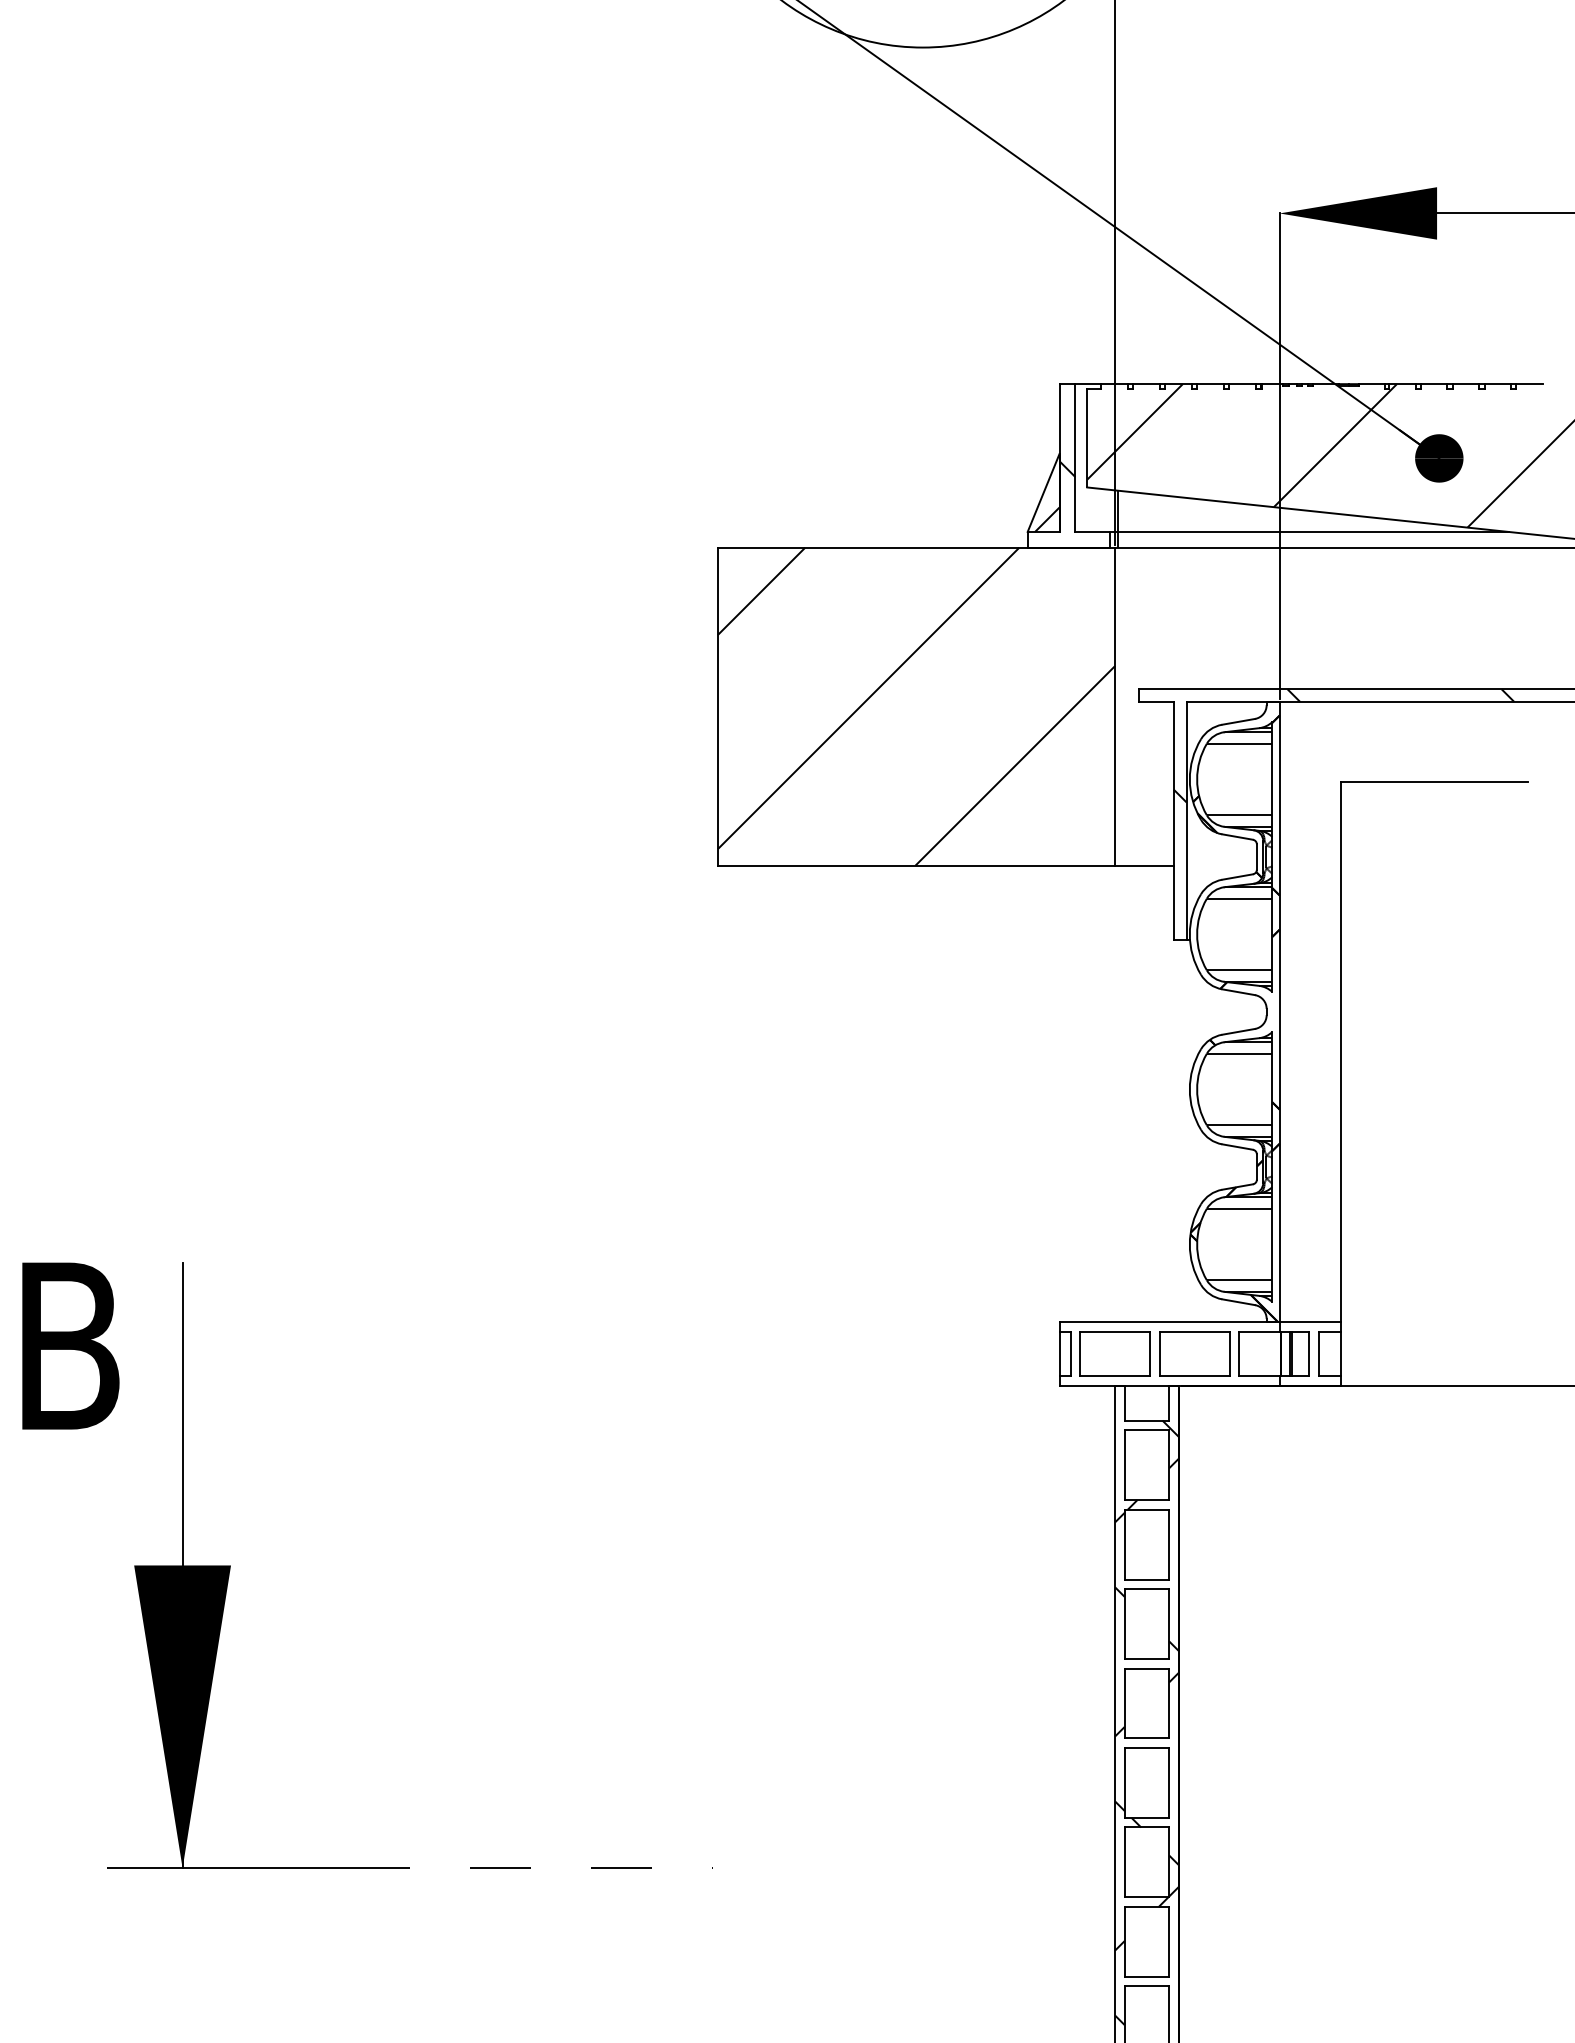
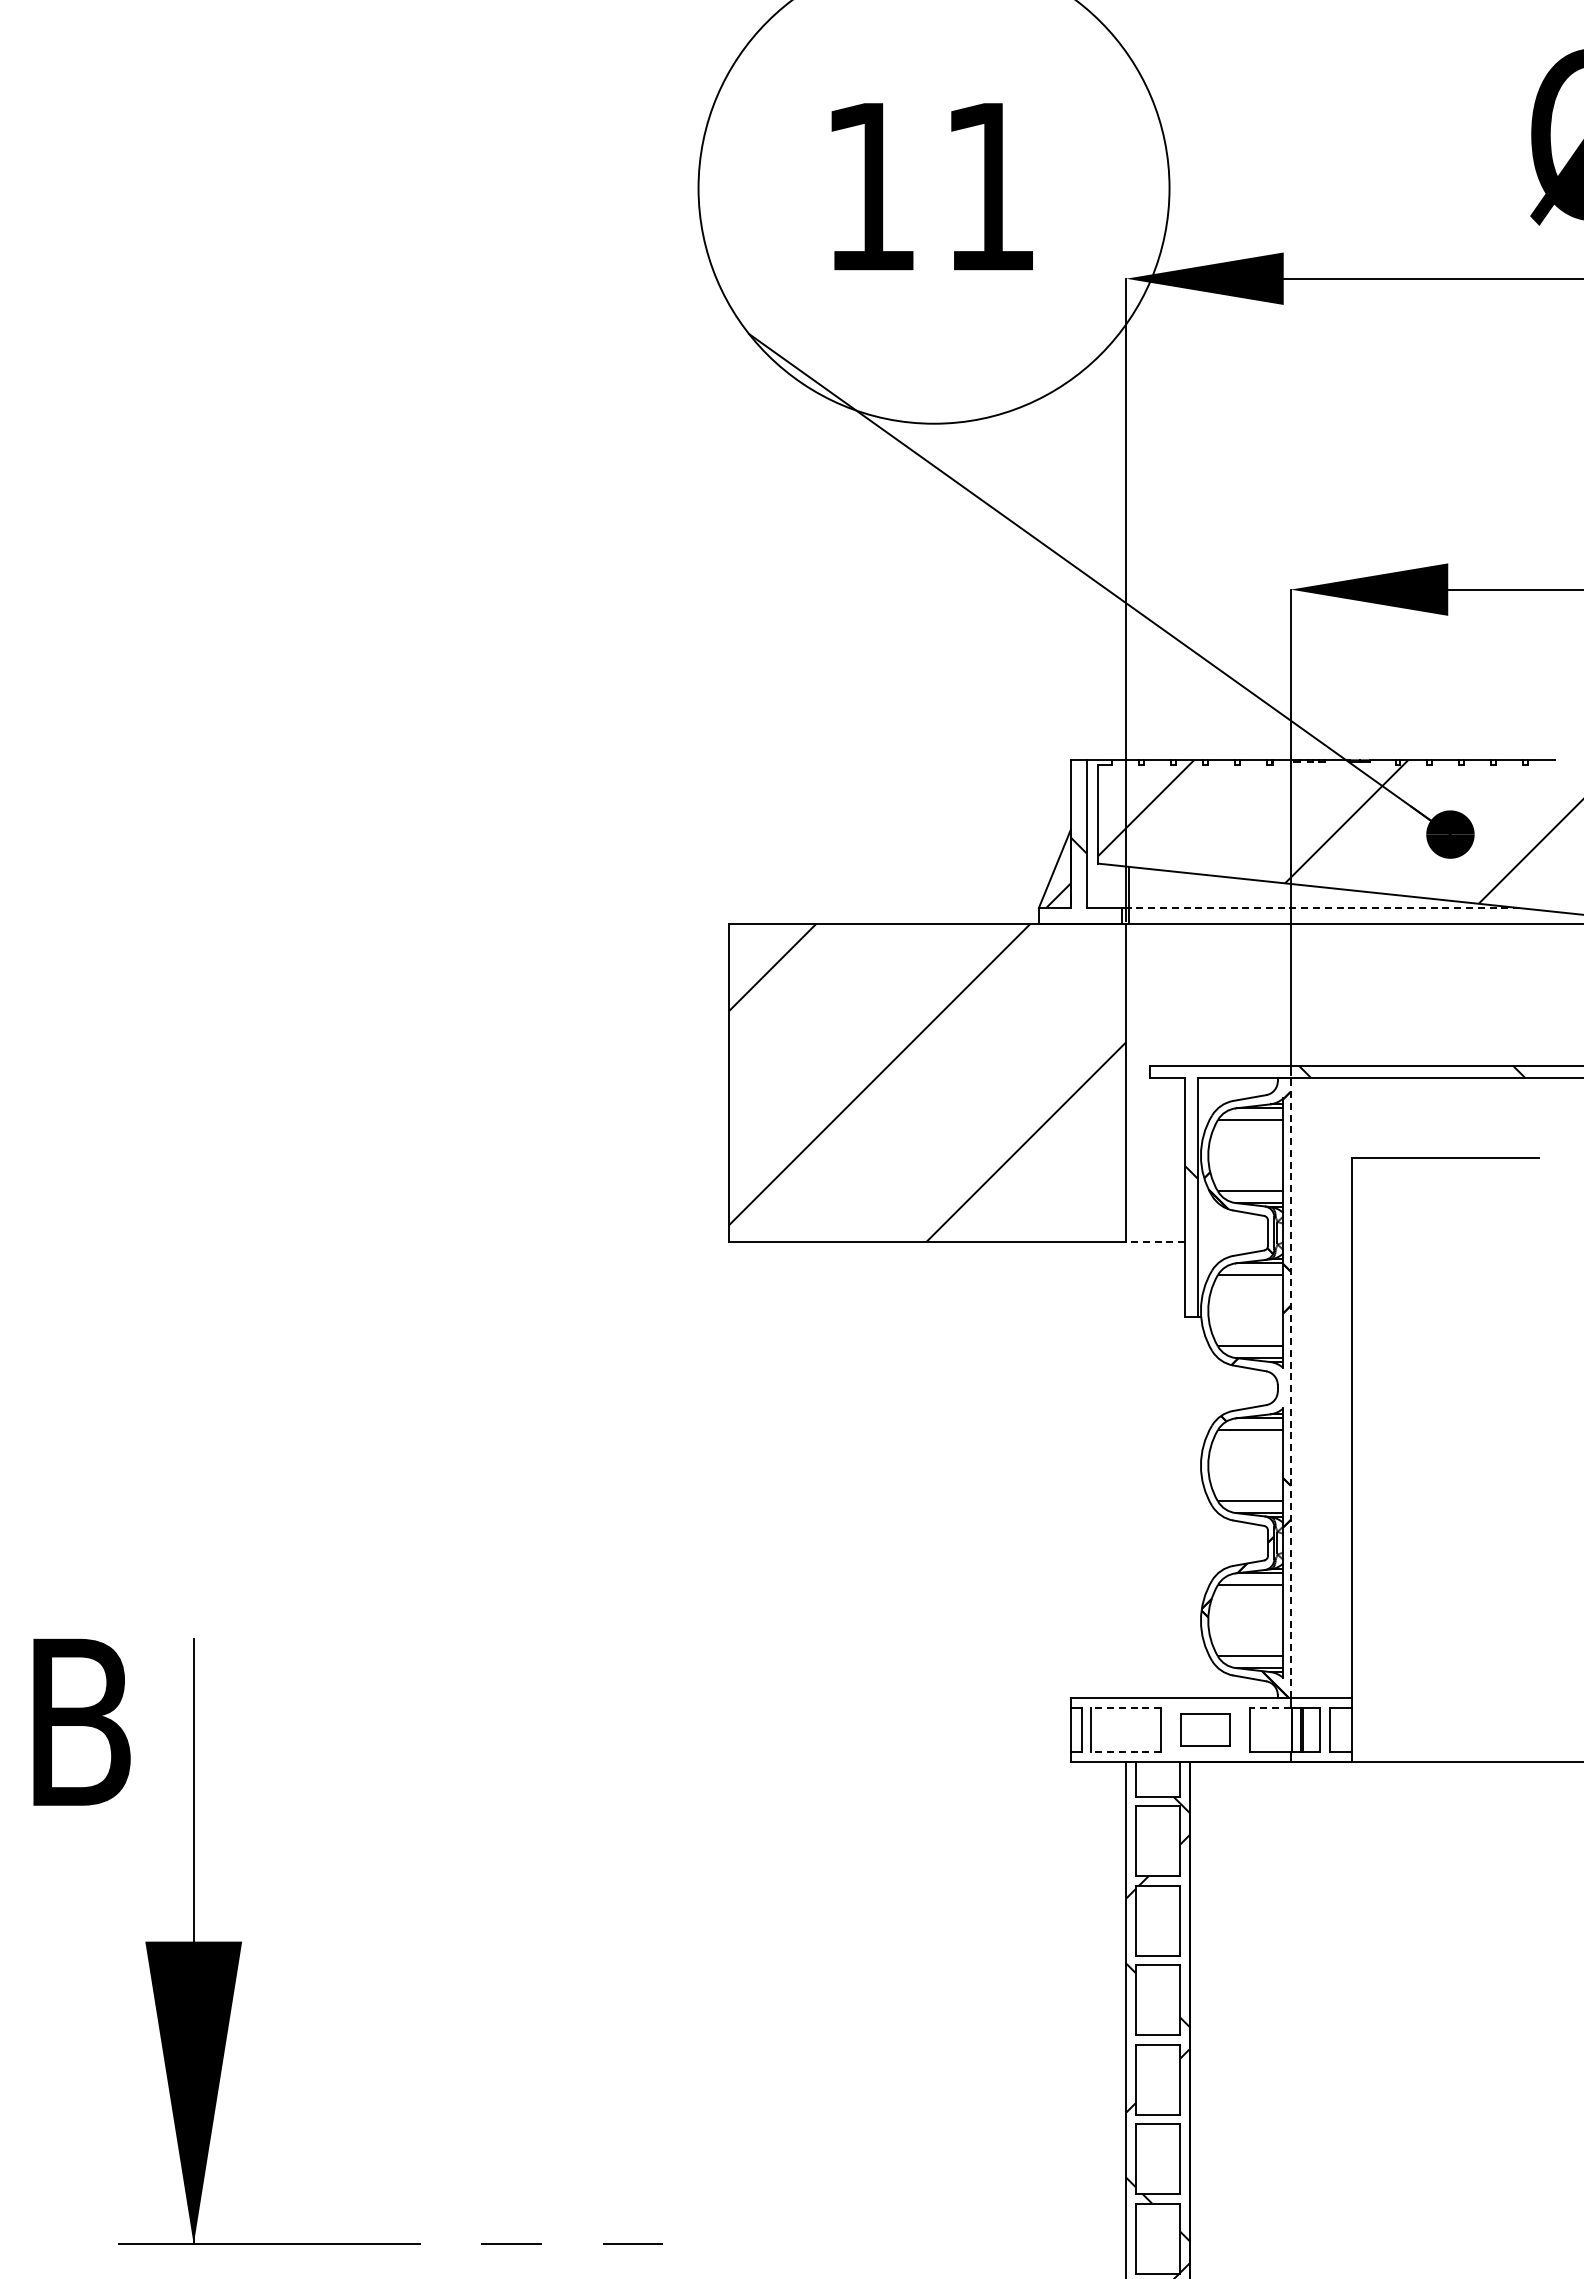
line: (1313, 532) -> (1324, 908), solid -> dashed
line: (1144, 865) -> (1155, 1241), solid -> dashed
line: (1279, 1012) -> (1290, 1388), solid -> dashed
line: (1115, 1331) -> (1126, 1707), solid -> dashed
line: (1259, 1331) -> (1270, 1707), solid -> dashed
part: (1194, 1353) -> (1205, 1729), size x0.7
line: (1115, 1376) -> (1126, 1752), solid -> dashed

